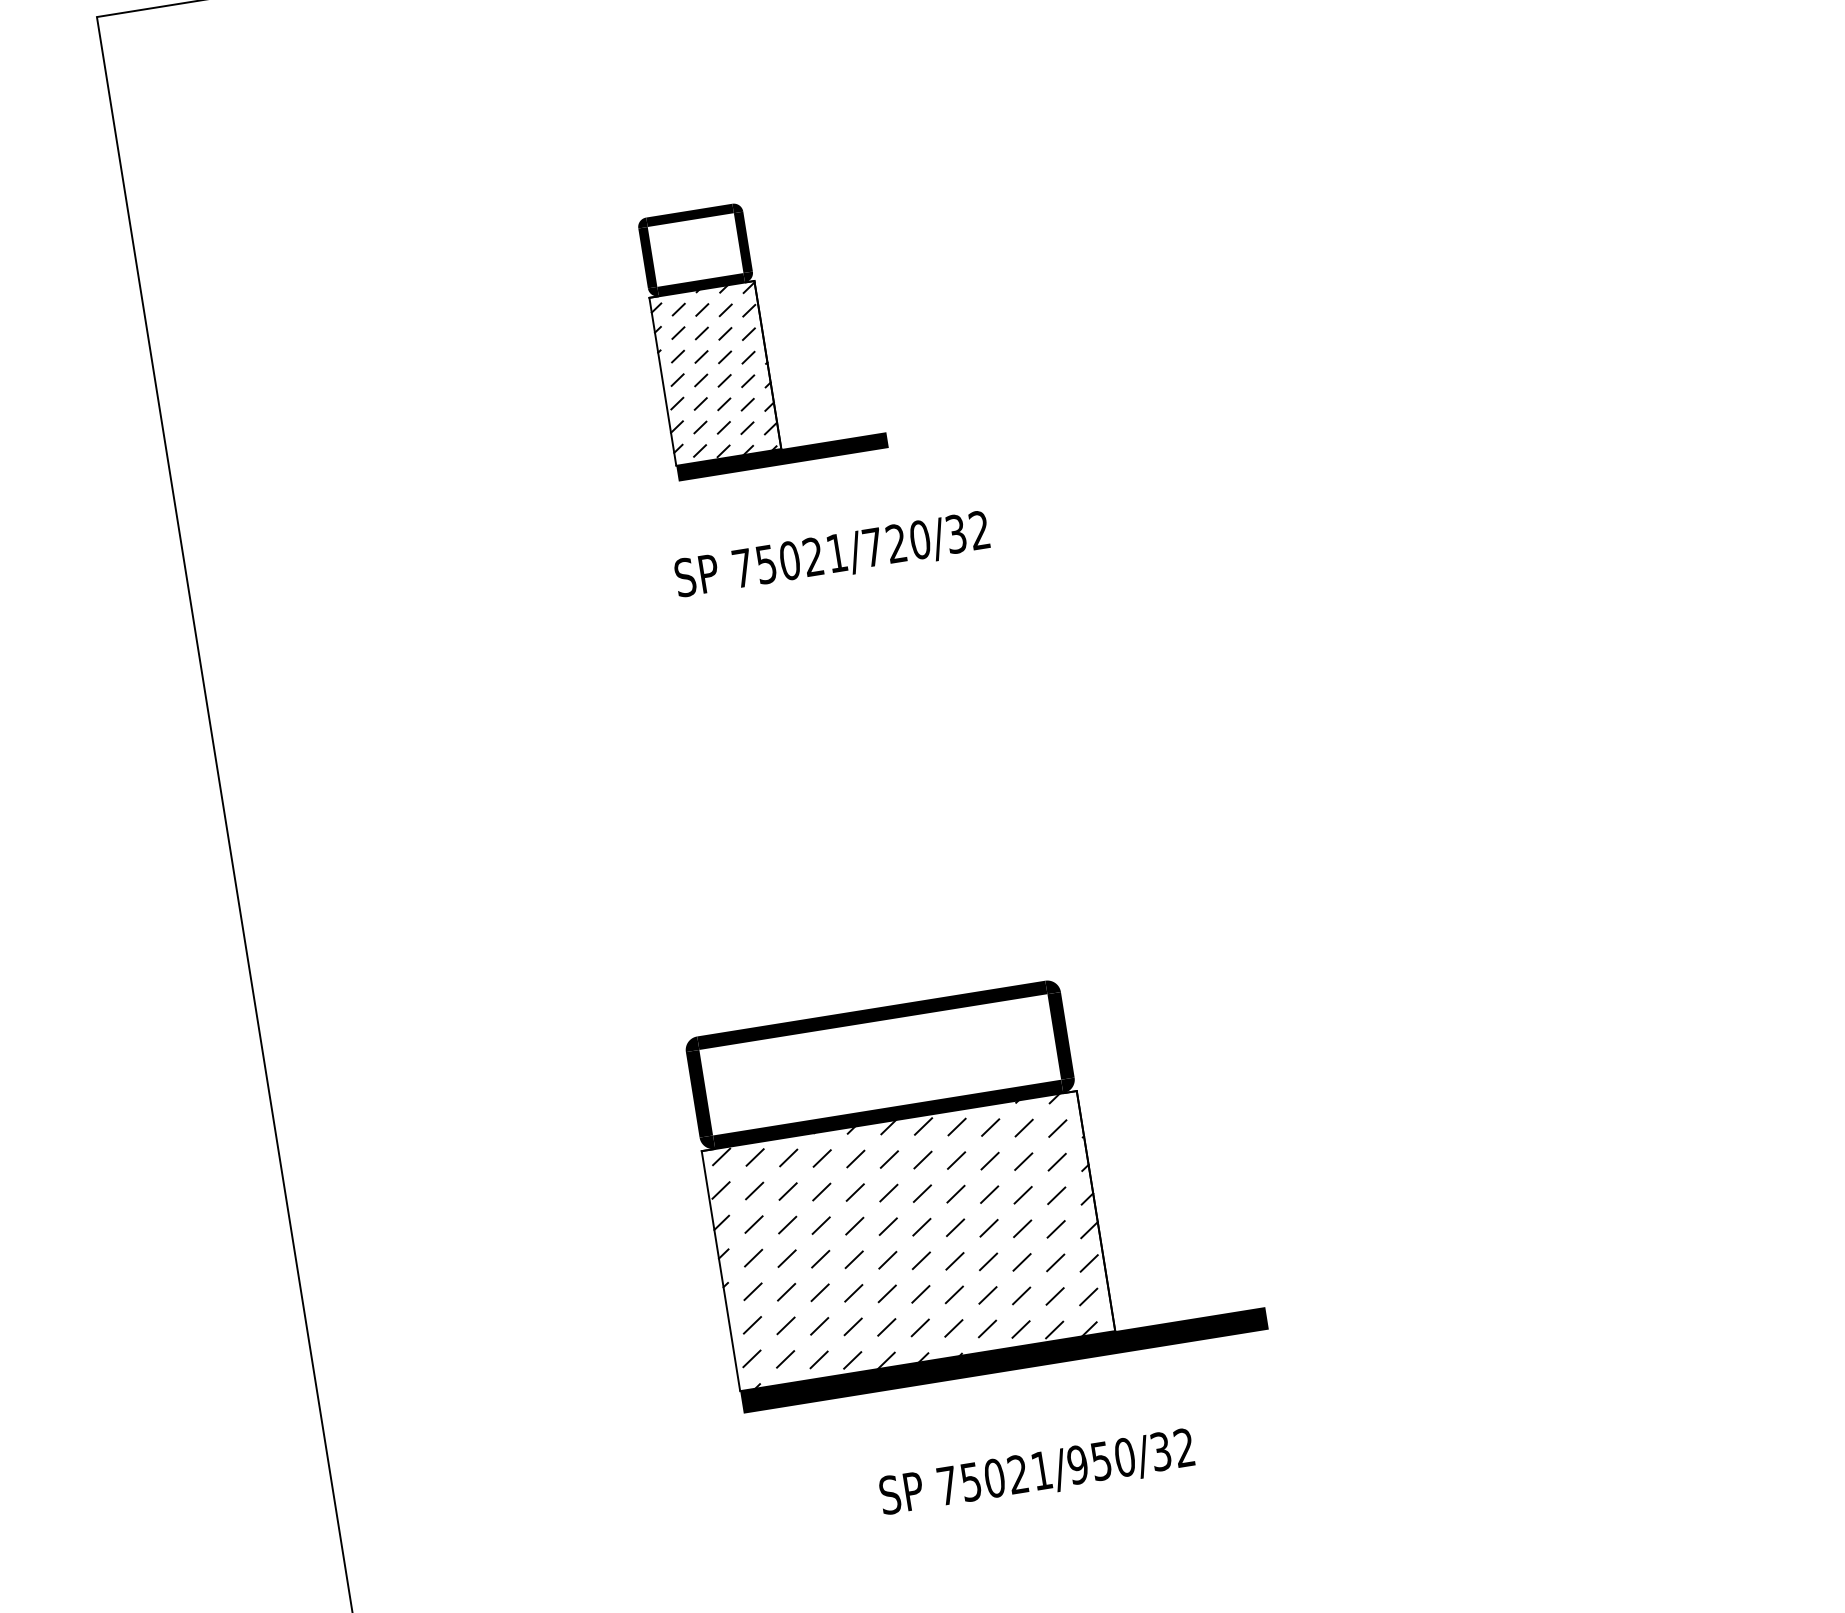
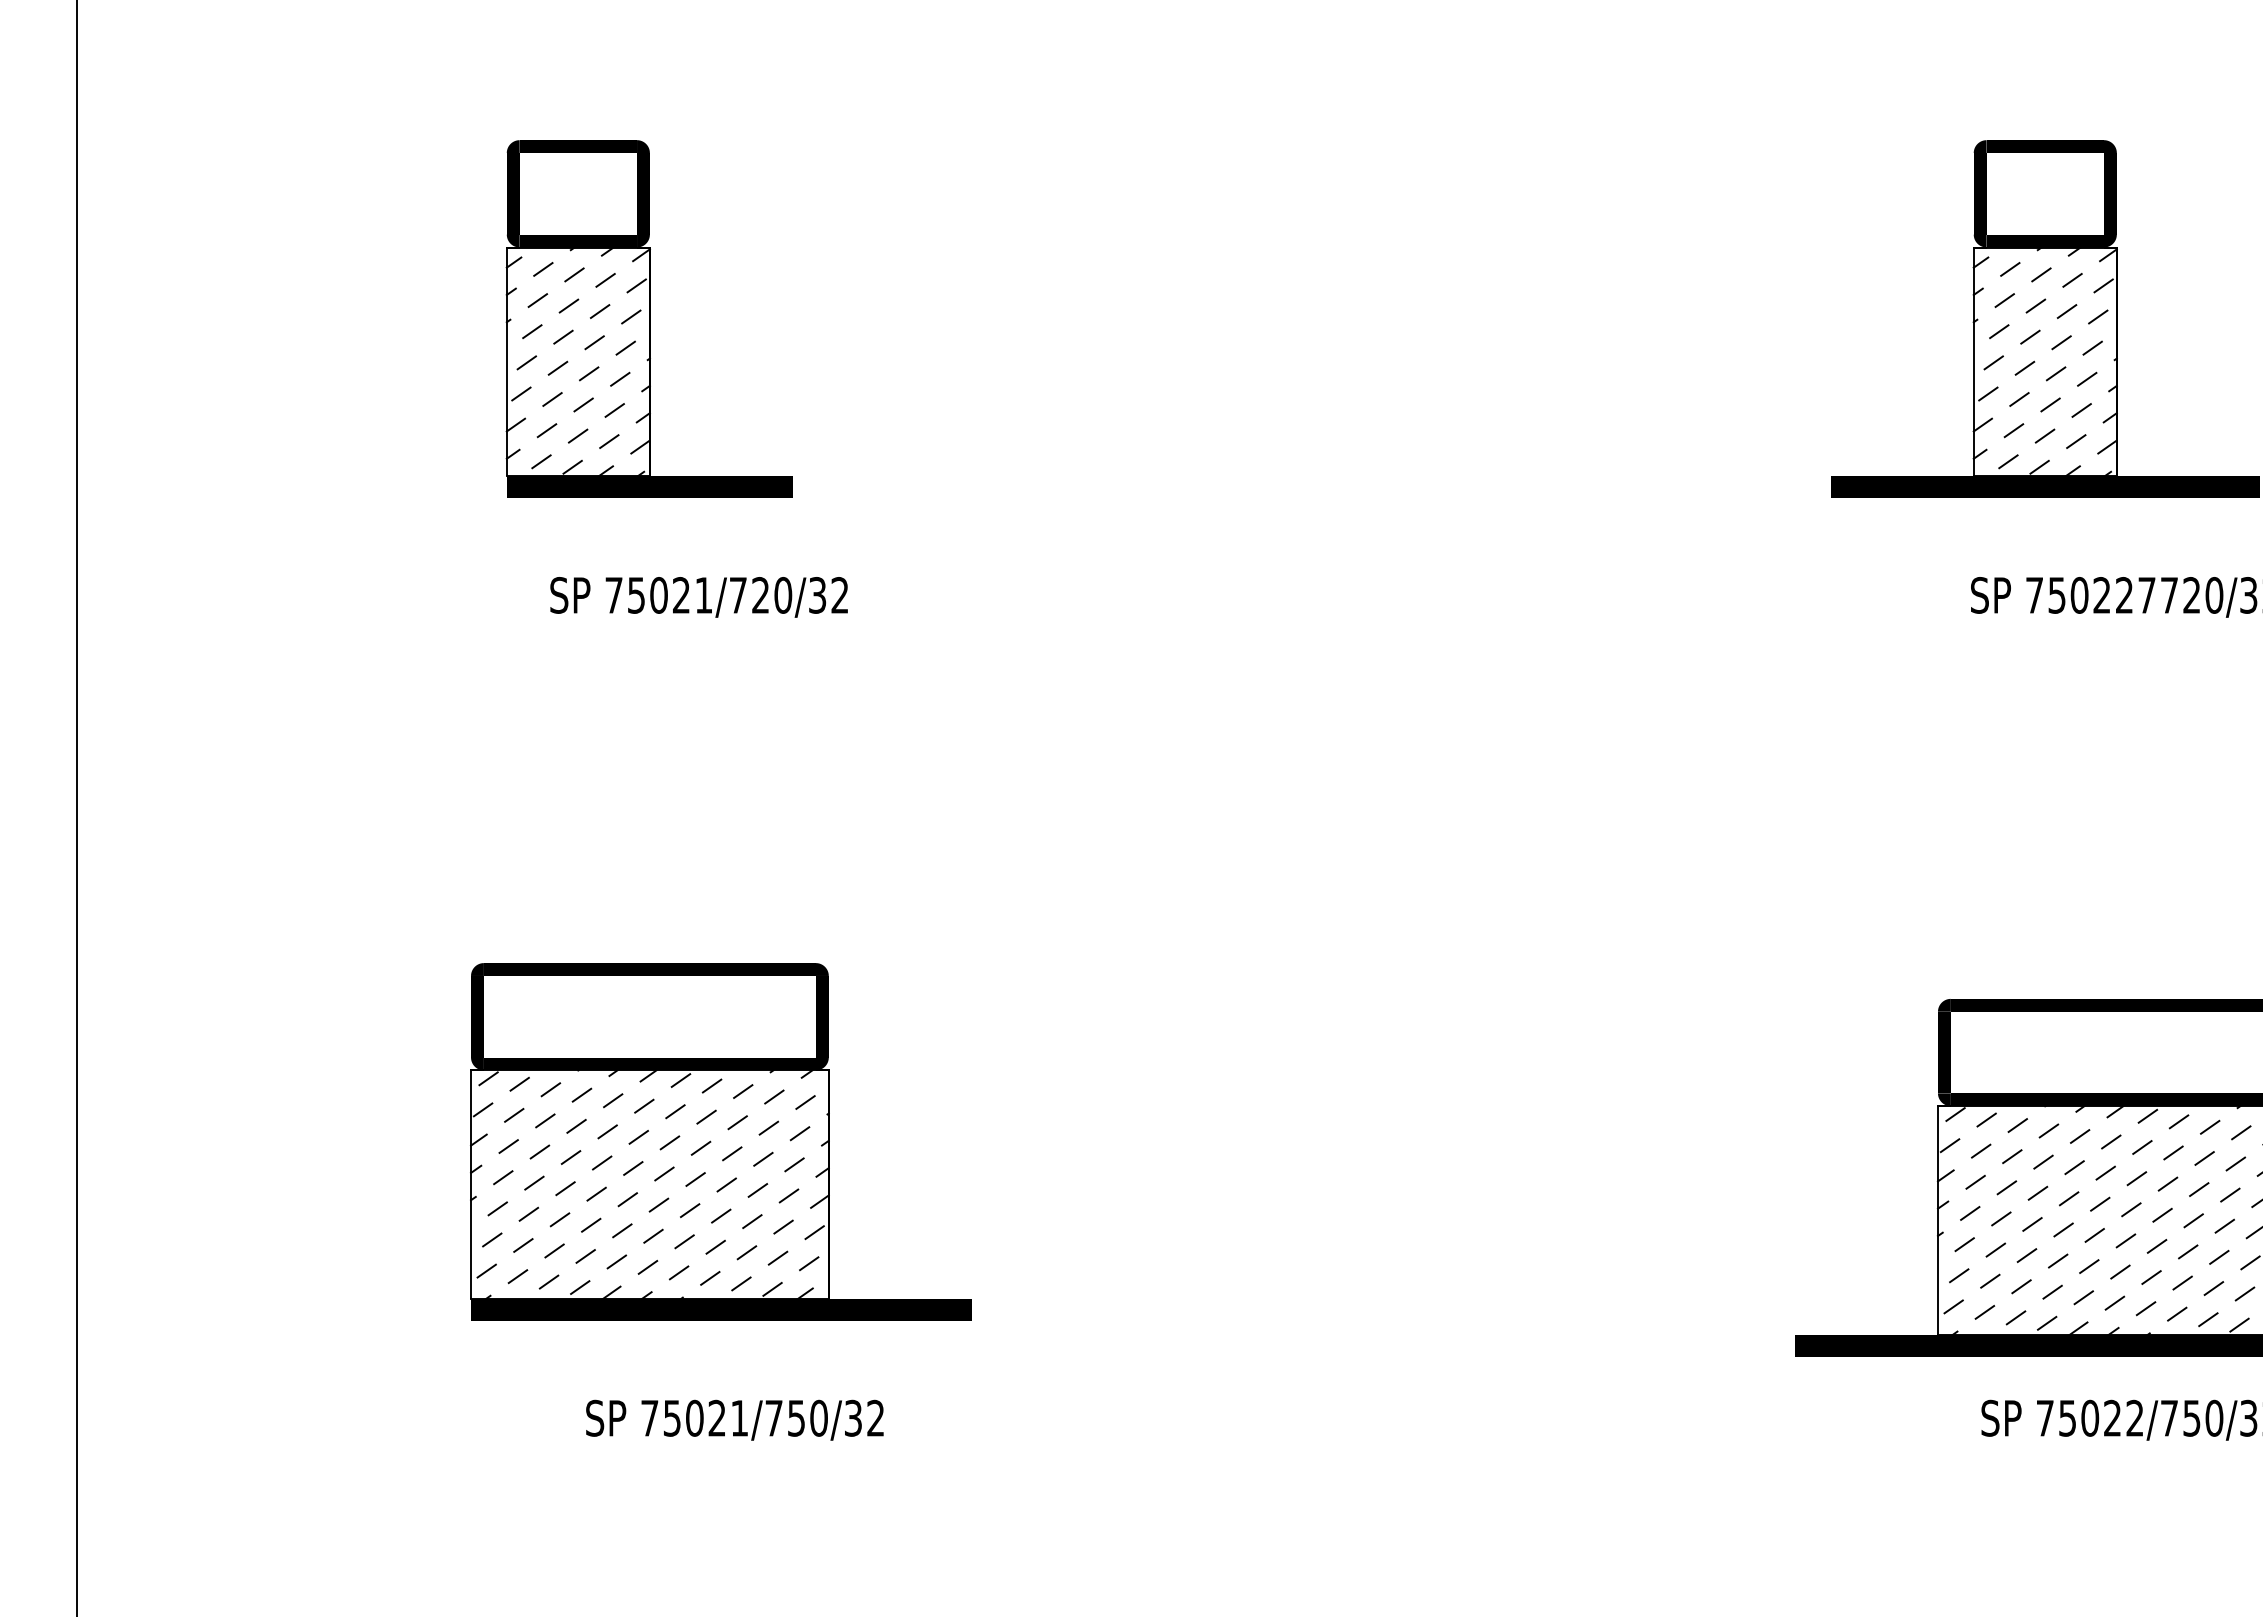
part: (761, 333) -> (648, 318), size x1.43
text: (831, 556) -> (698, 597), moved
text: (1077, 1464) -> (773, 1417), 75021/950/32 -> 75021/750/32

